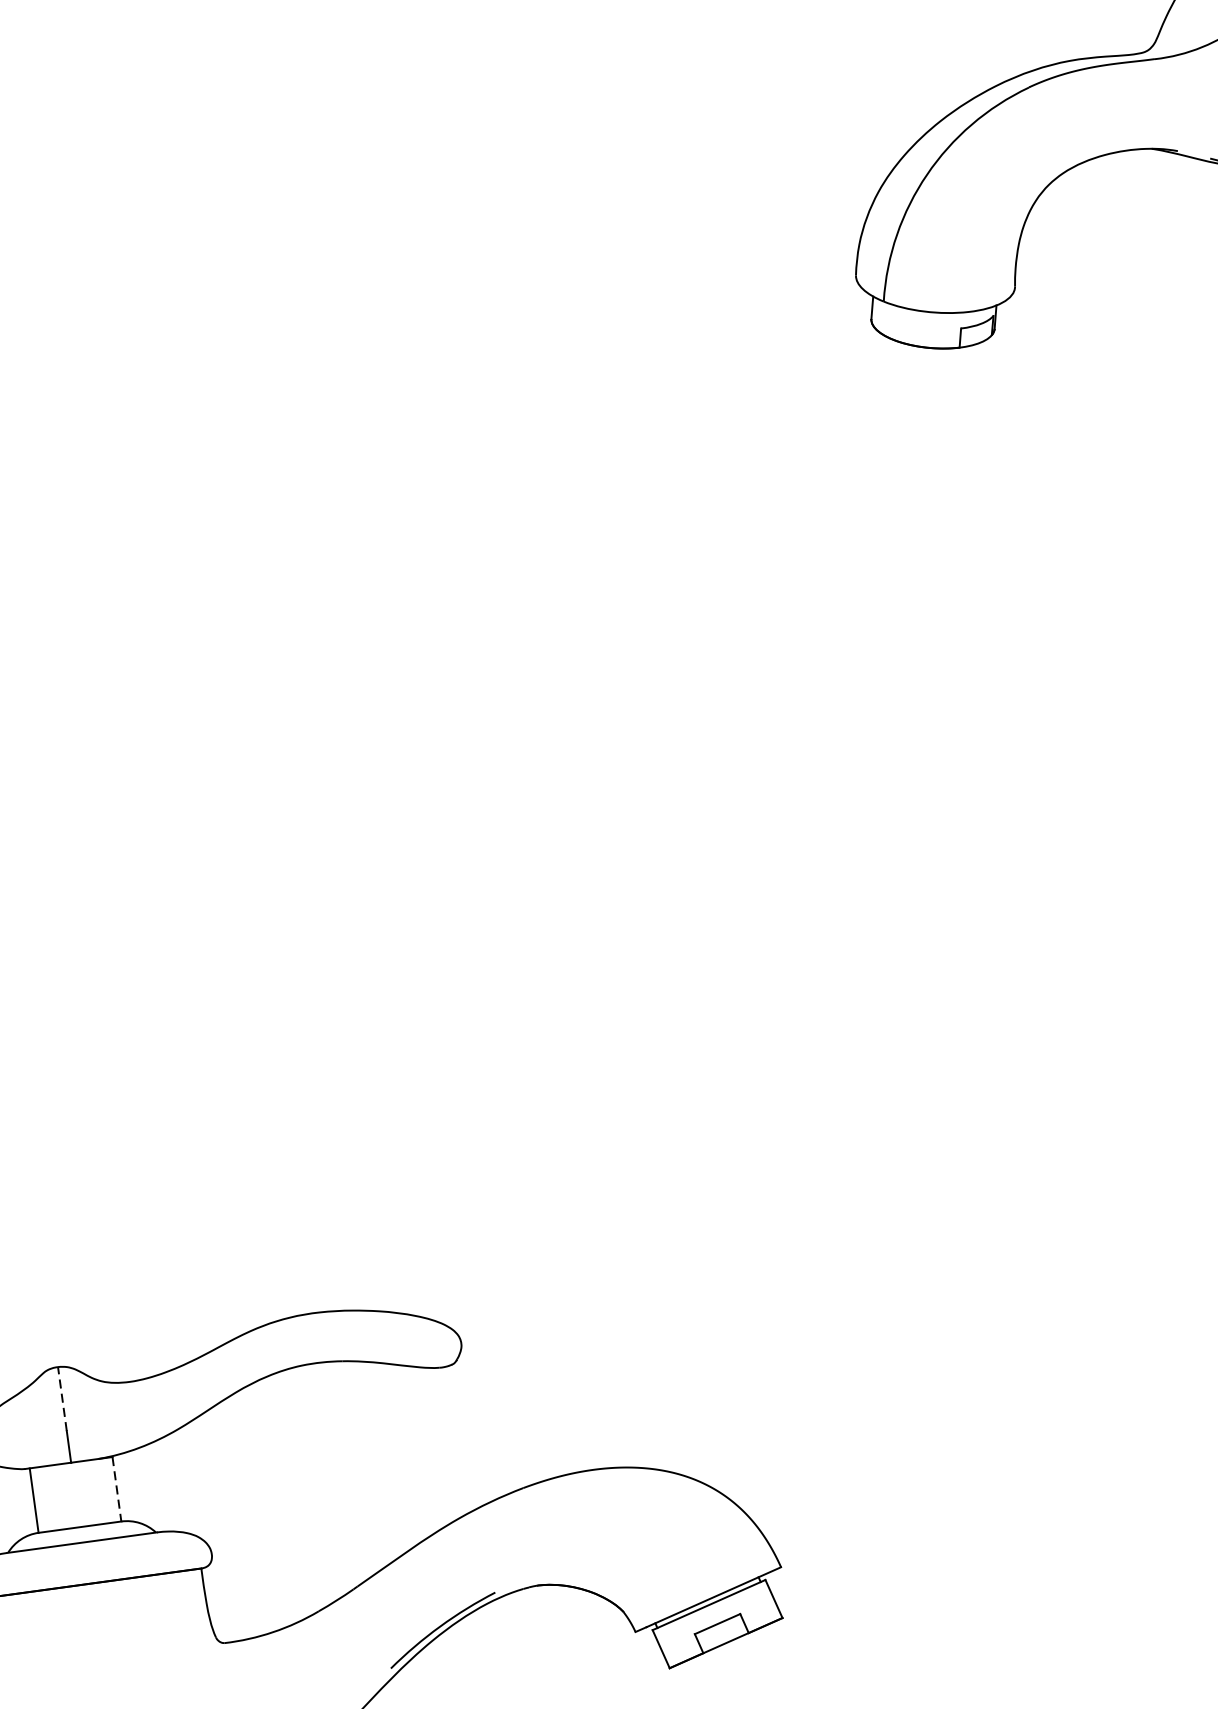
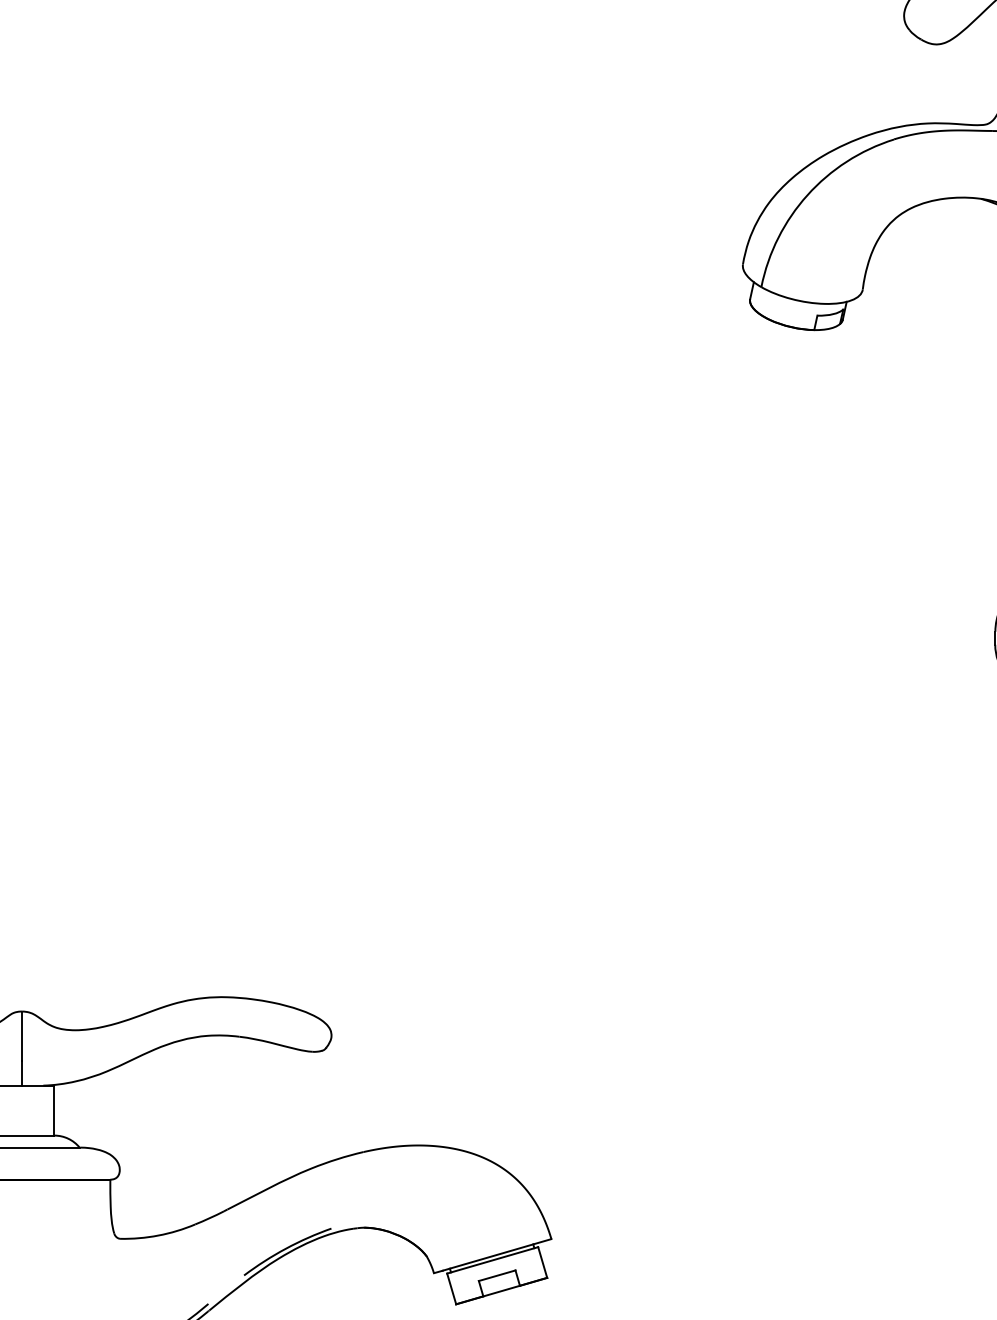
line: (62, 1399) -> (22, 1036), dashed -> solid
line: (117, 1489) -> (54, 1110), dashed -> solid

